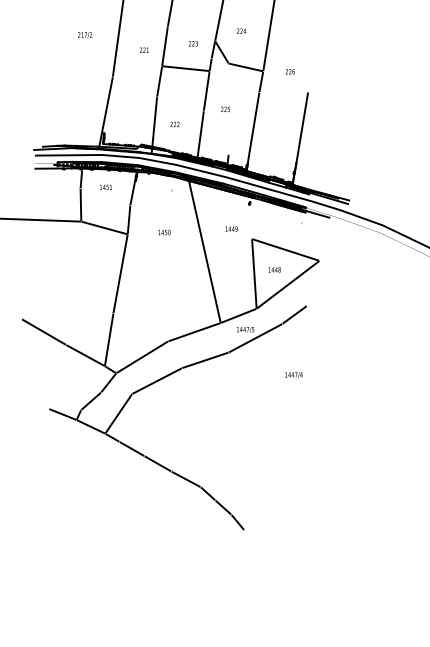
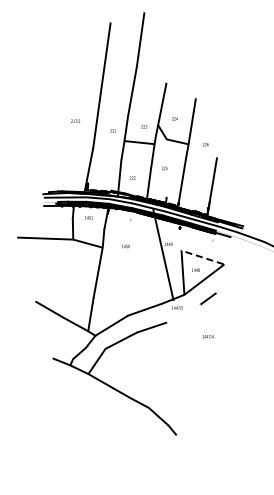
line: (285, 249) -> (202, 257), solid -> dashed
line: (204, 251) -> (163, 255), moved
line: (255, 338) -> (183, 313), removed

